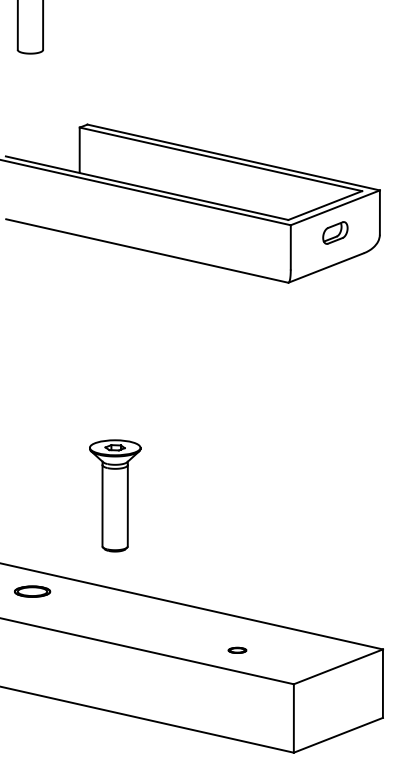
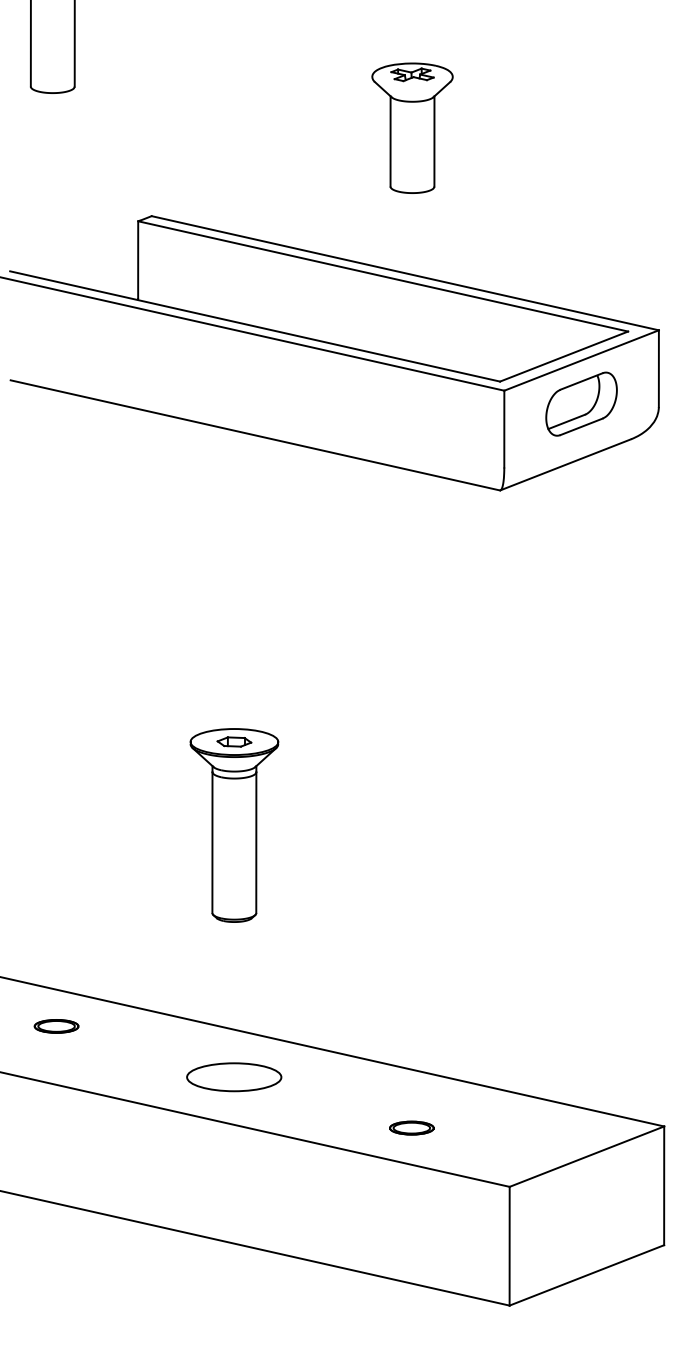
part: (237, 73) -> (411, 127), added
part: (335, 232) -> (581, 403), size x1.67
part: (115, 495) -> (234, 824), moved
part: (32, 591) -> (56, 1025), size x0.71
part: (135, 620) -> (234, 1076), added
part: (237, 650) -> (411, 1128), size x1.43

